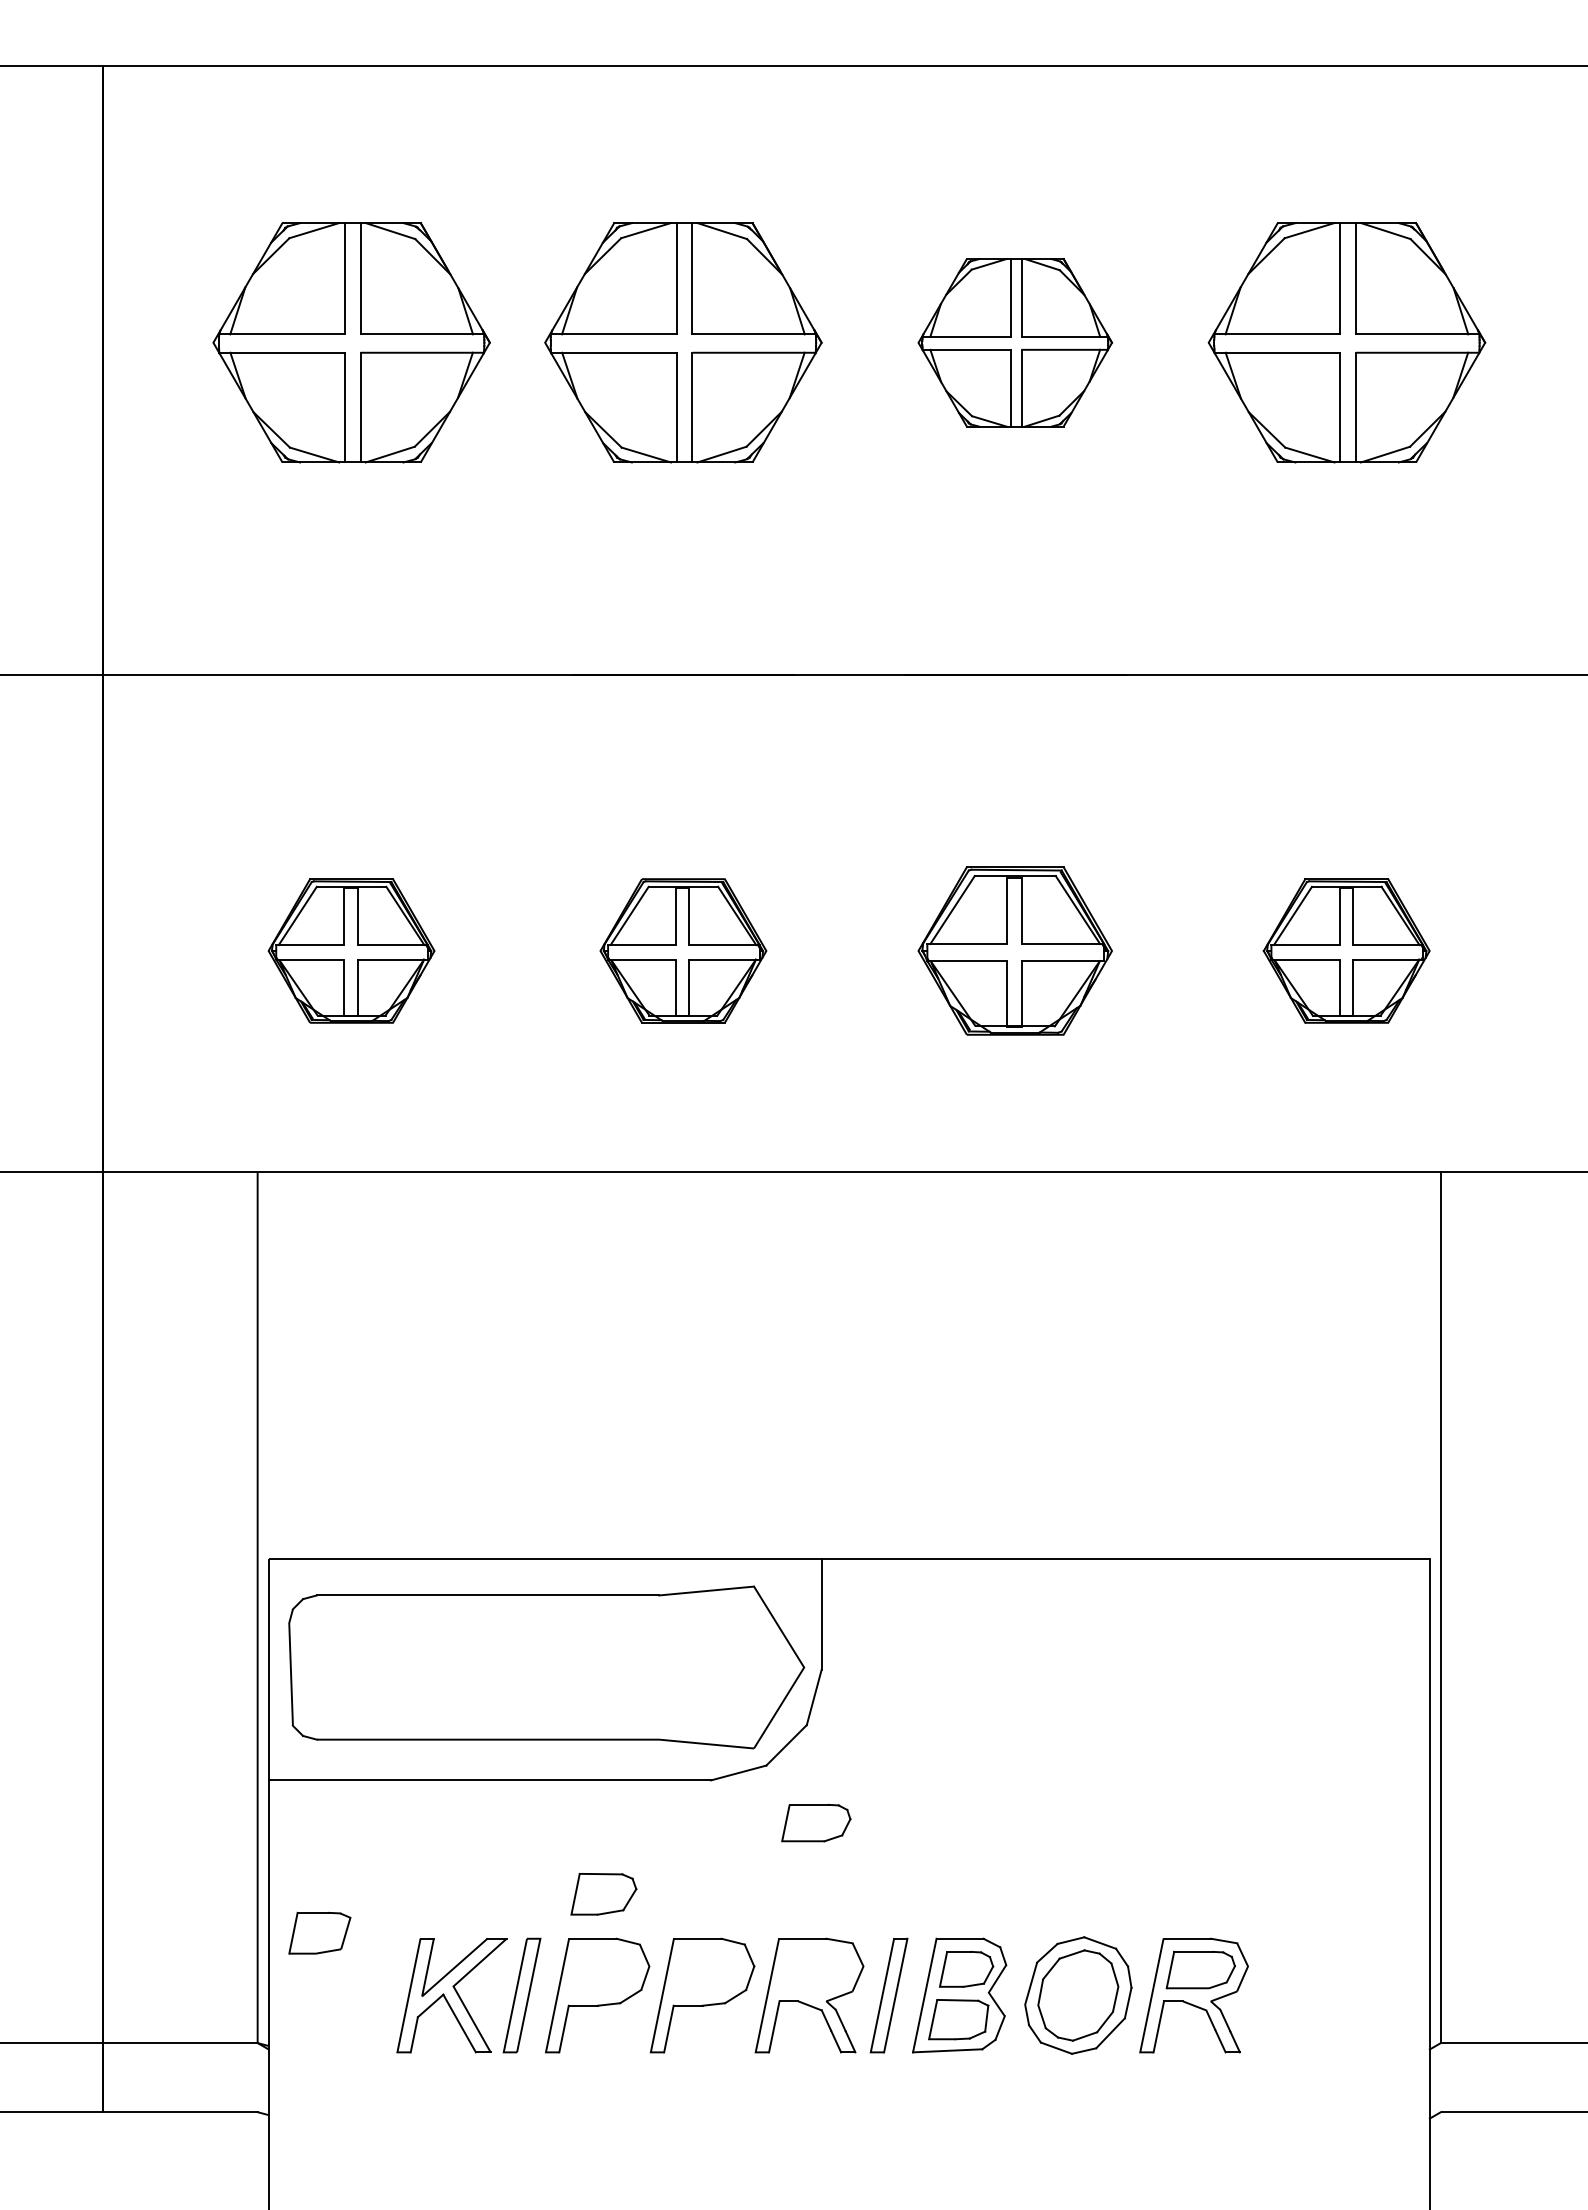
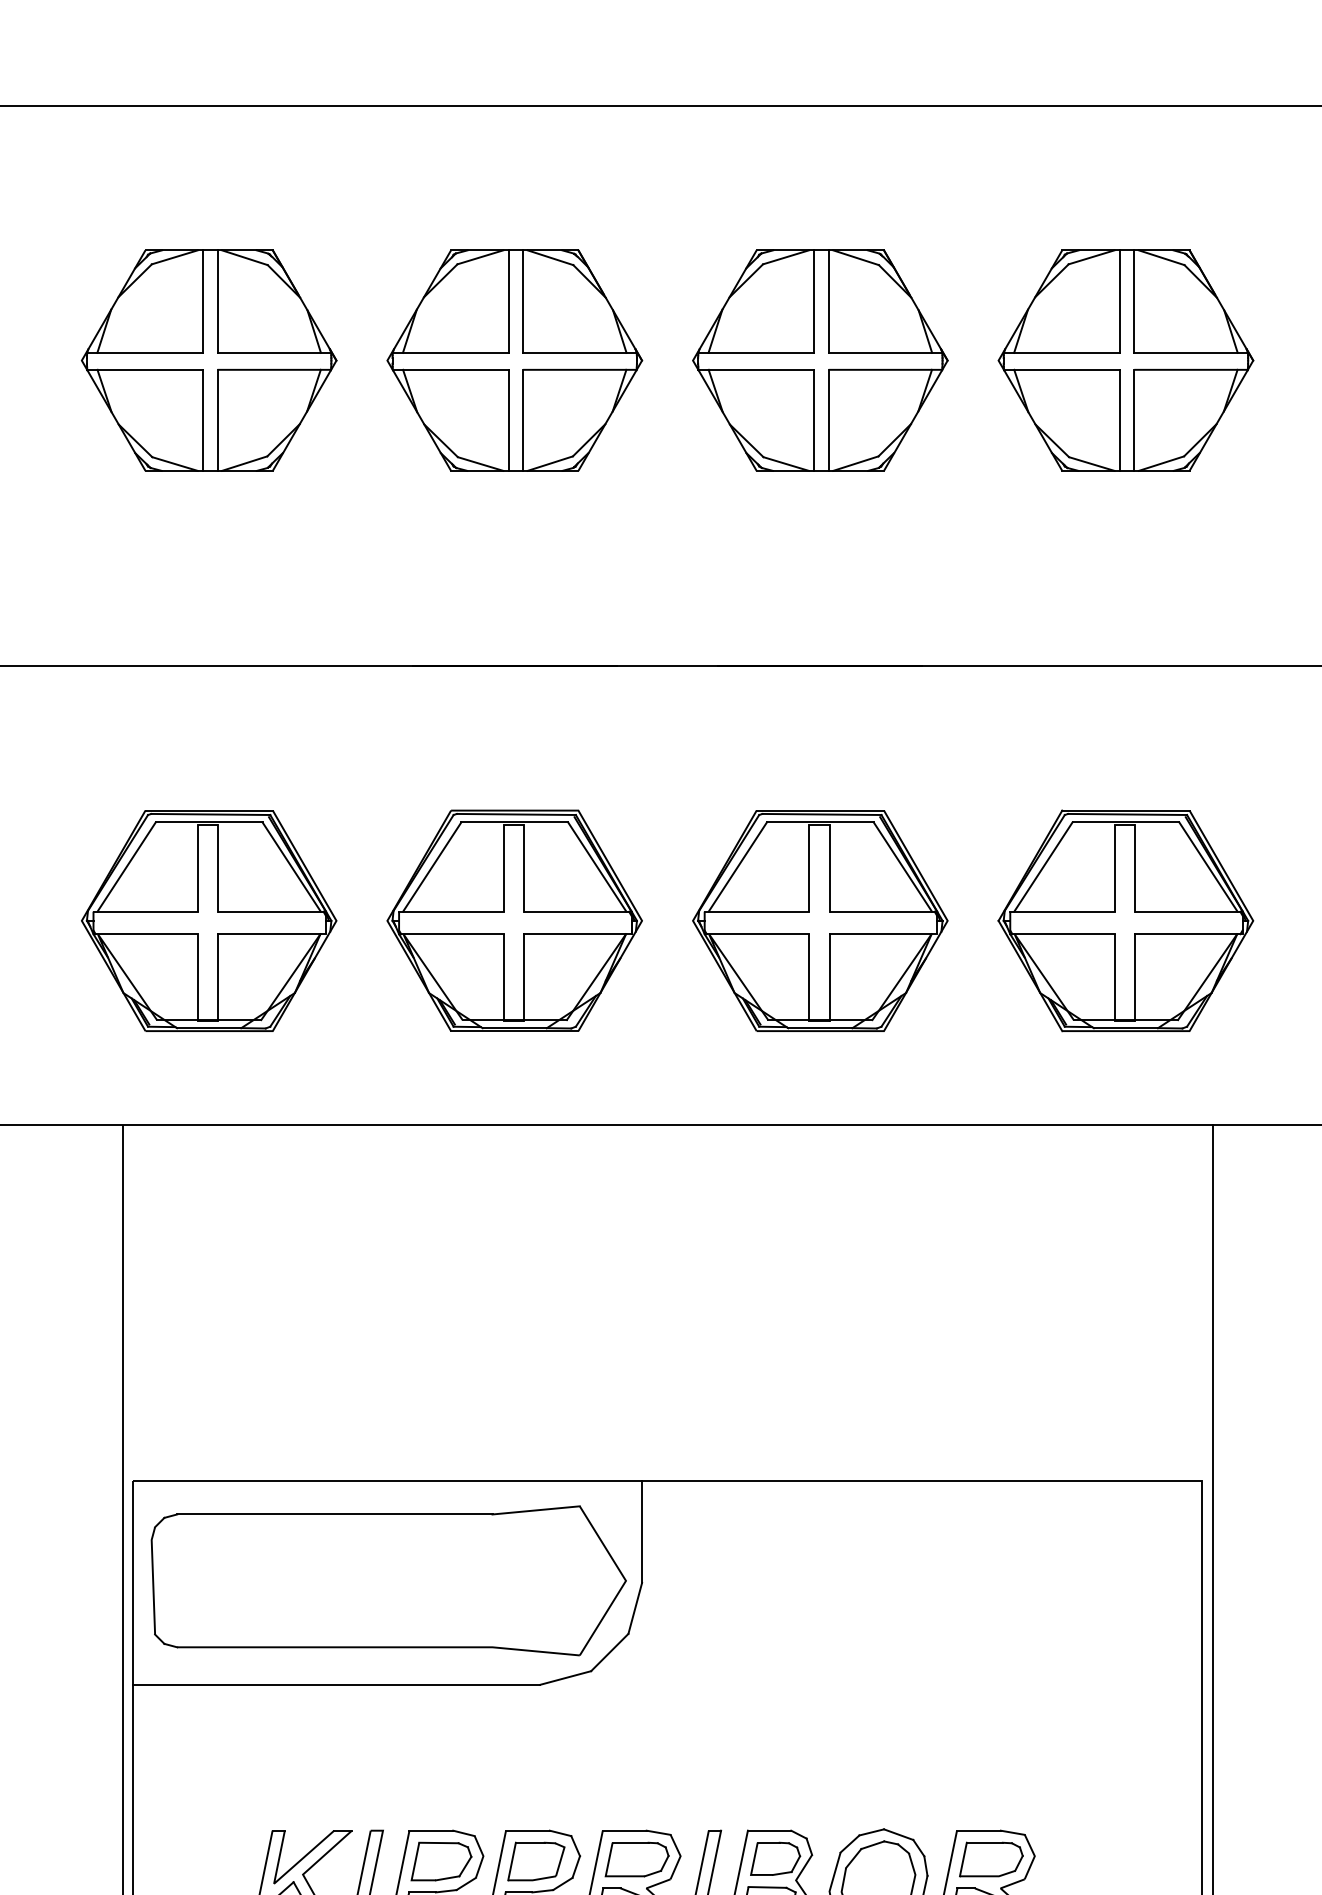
part: (1015, 342) -> (820, 360), size x1.43
part: (351, 950) -> (209, 920), size x1.67
part: (683, 950) -> (514, 920), size x1.67
part: (1015, 950) -> (820, 920), size x1.43
part: (1346, 950) -> (1125, 920), size x1.67
part: (816, 1823) -> (637, 1859), moved
part: (603, 1894) -> (441, 1861), moved
part: (319, 1932) -> (536, 1860), moved

